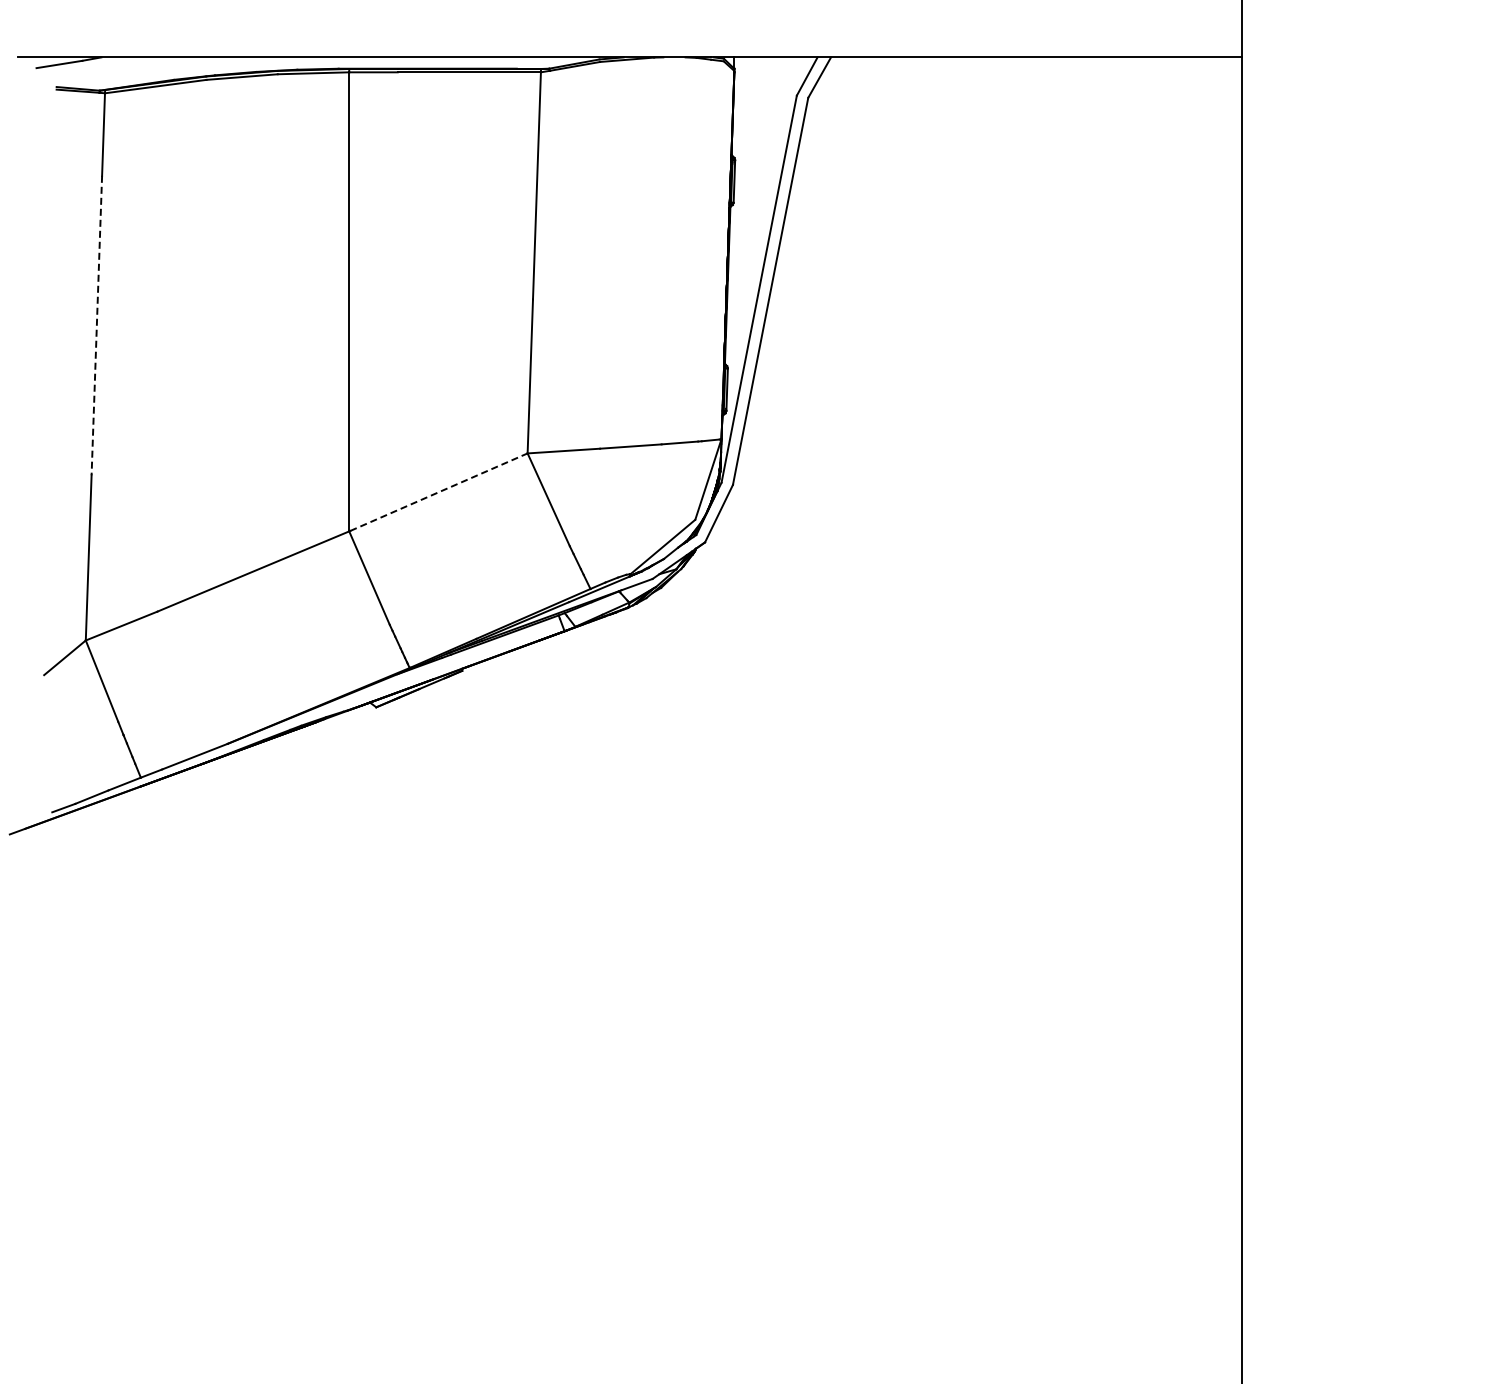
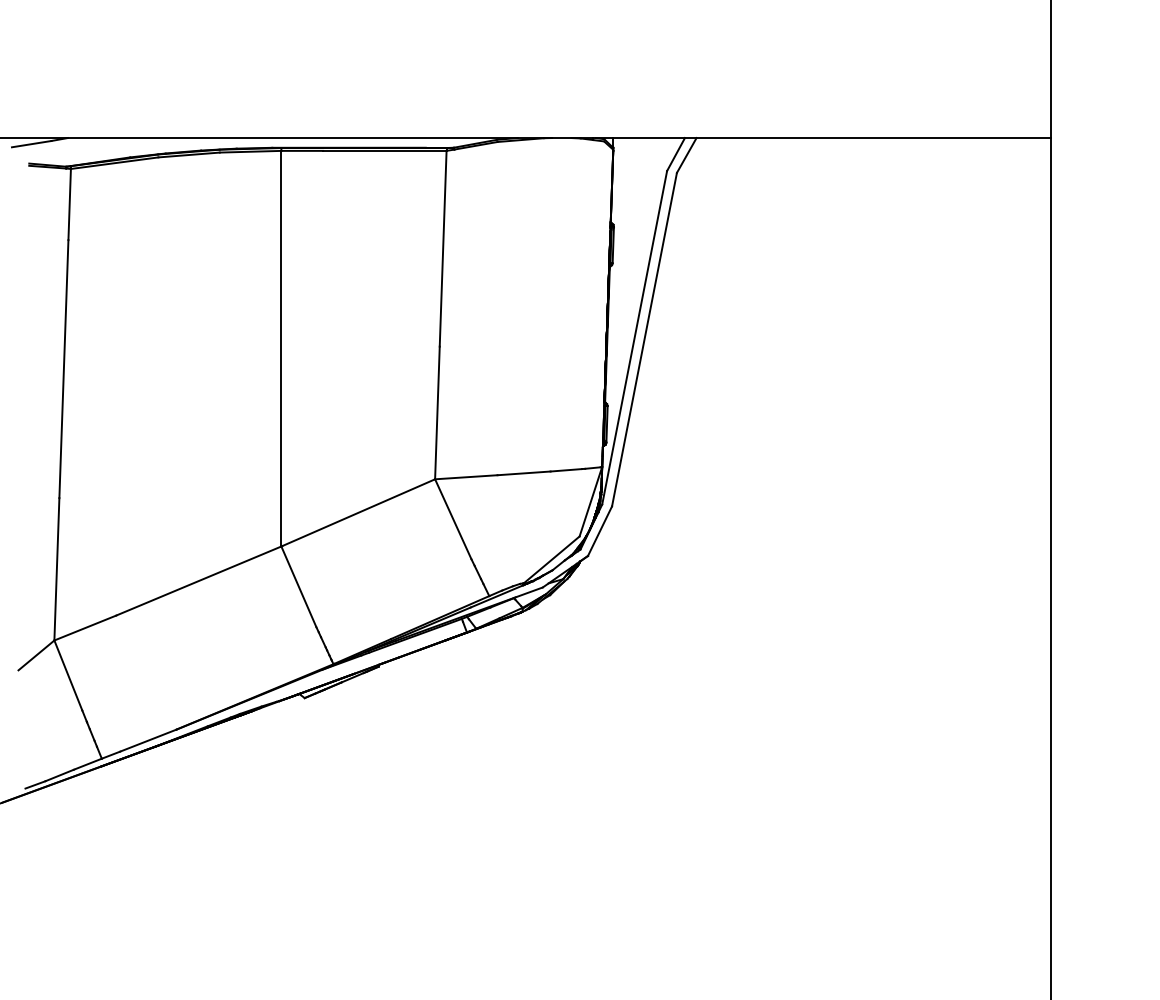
line: (96, 325) -> (63, 369), dashed -> solid
line: (438, 492) -> (358, 512), dashed -> solid

